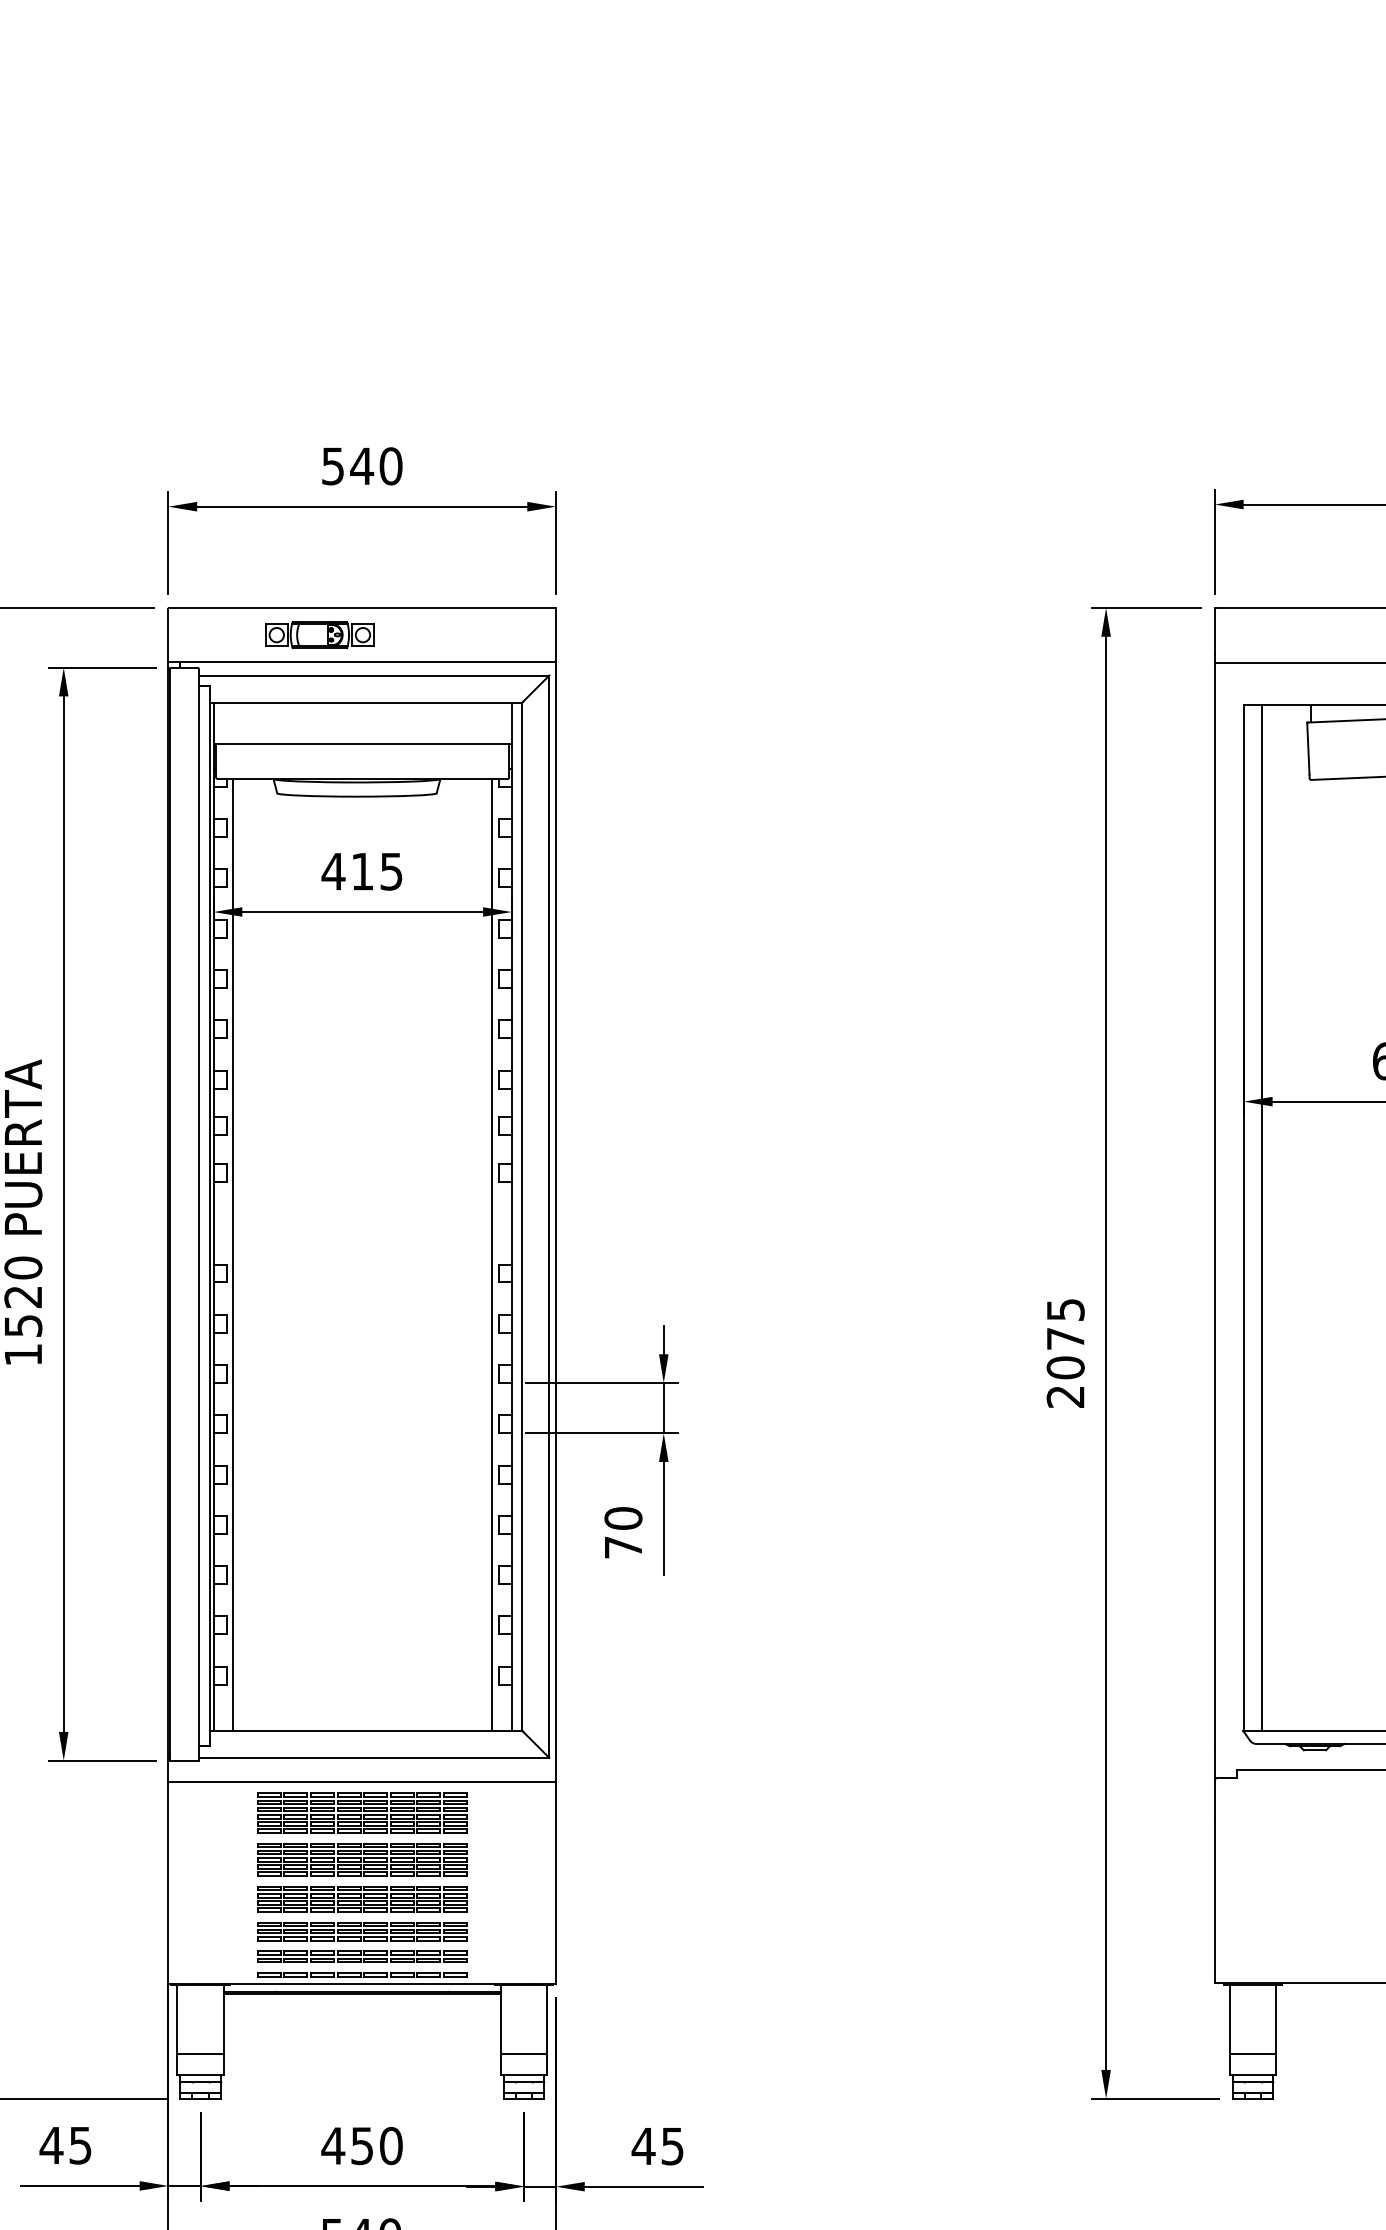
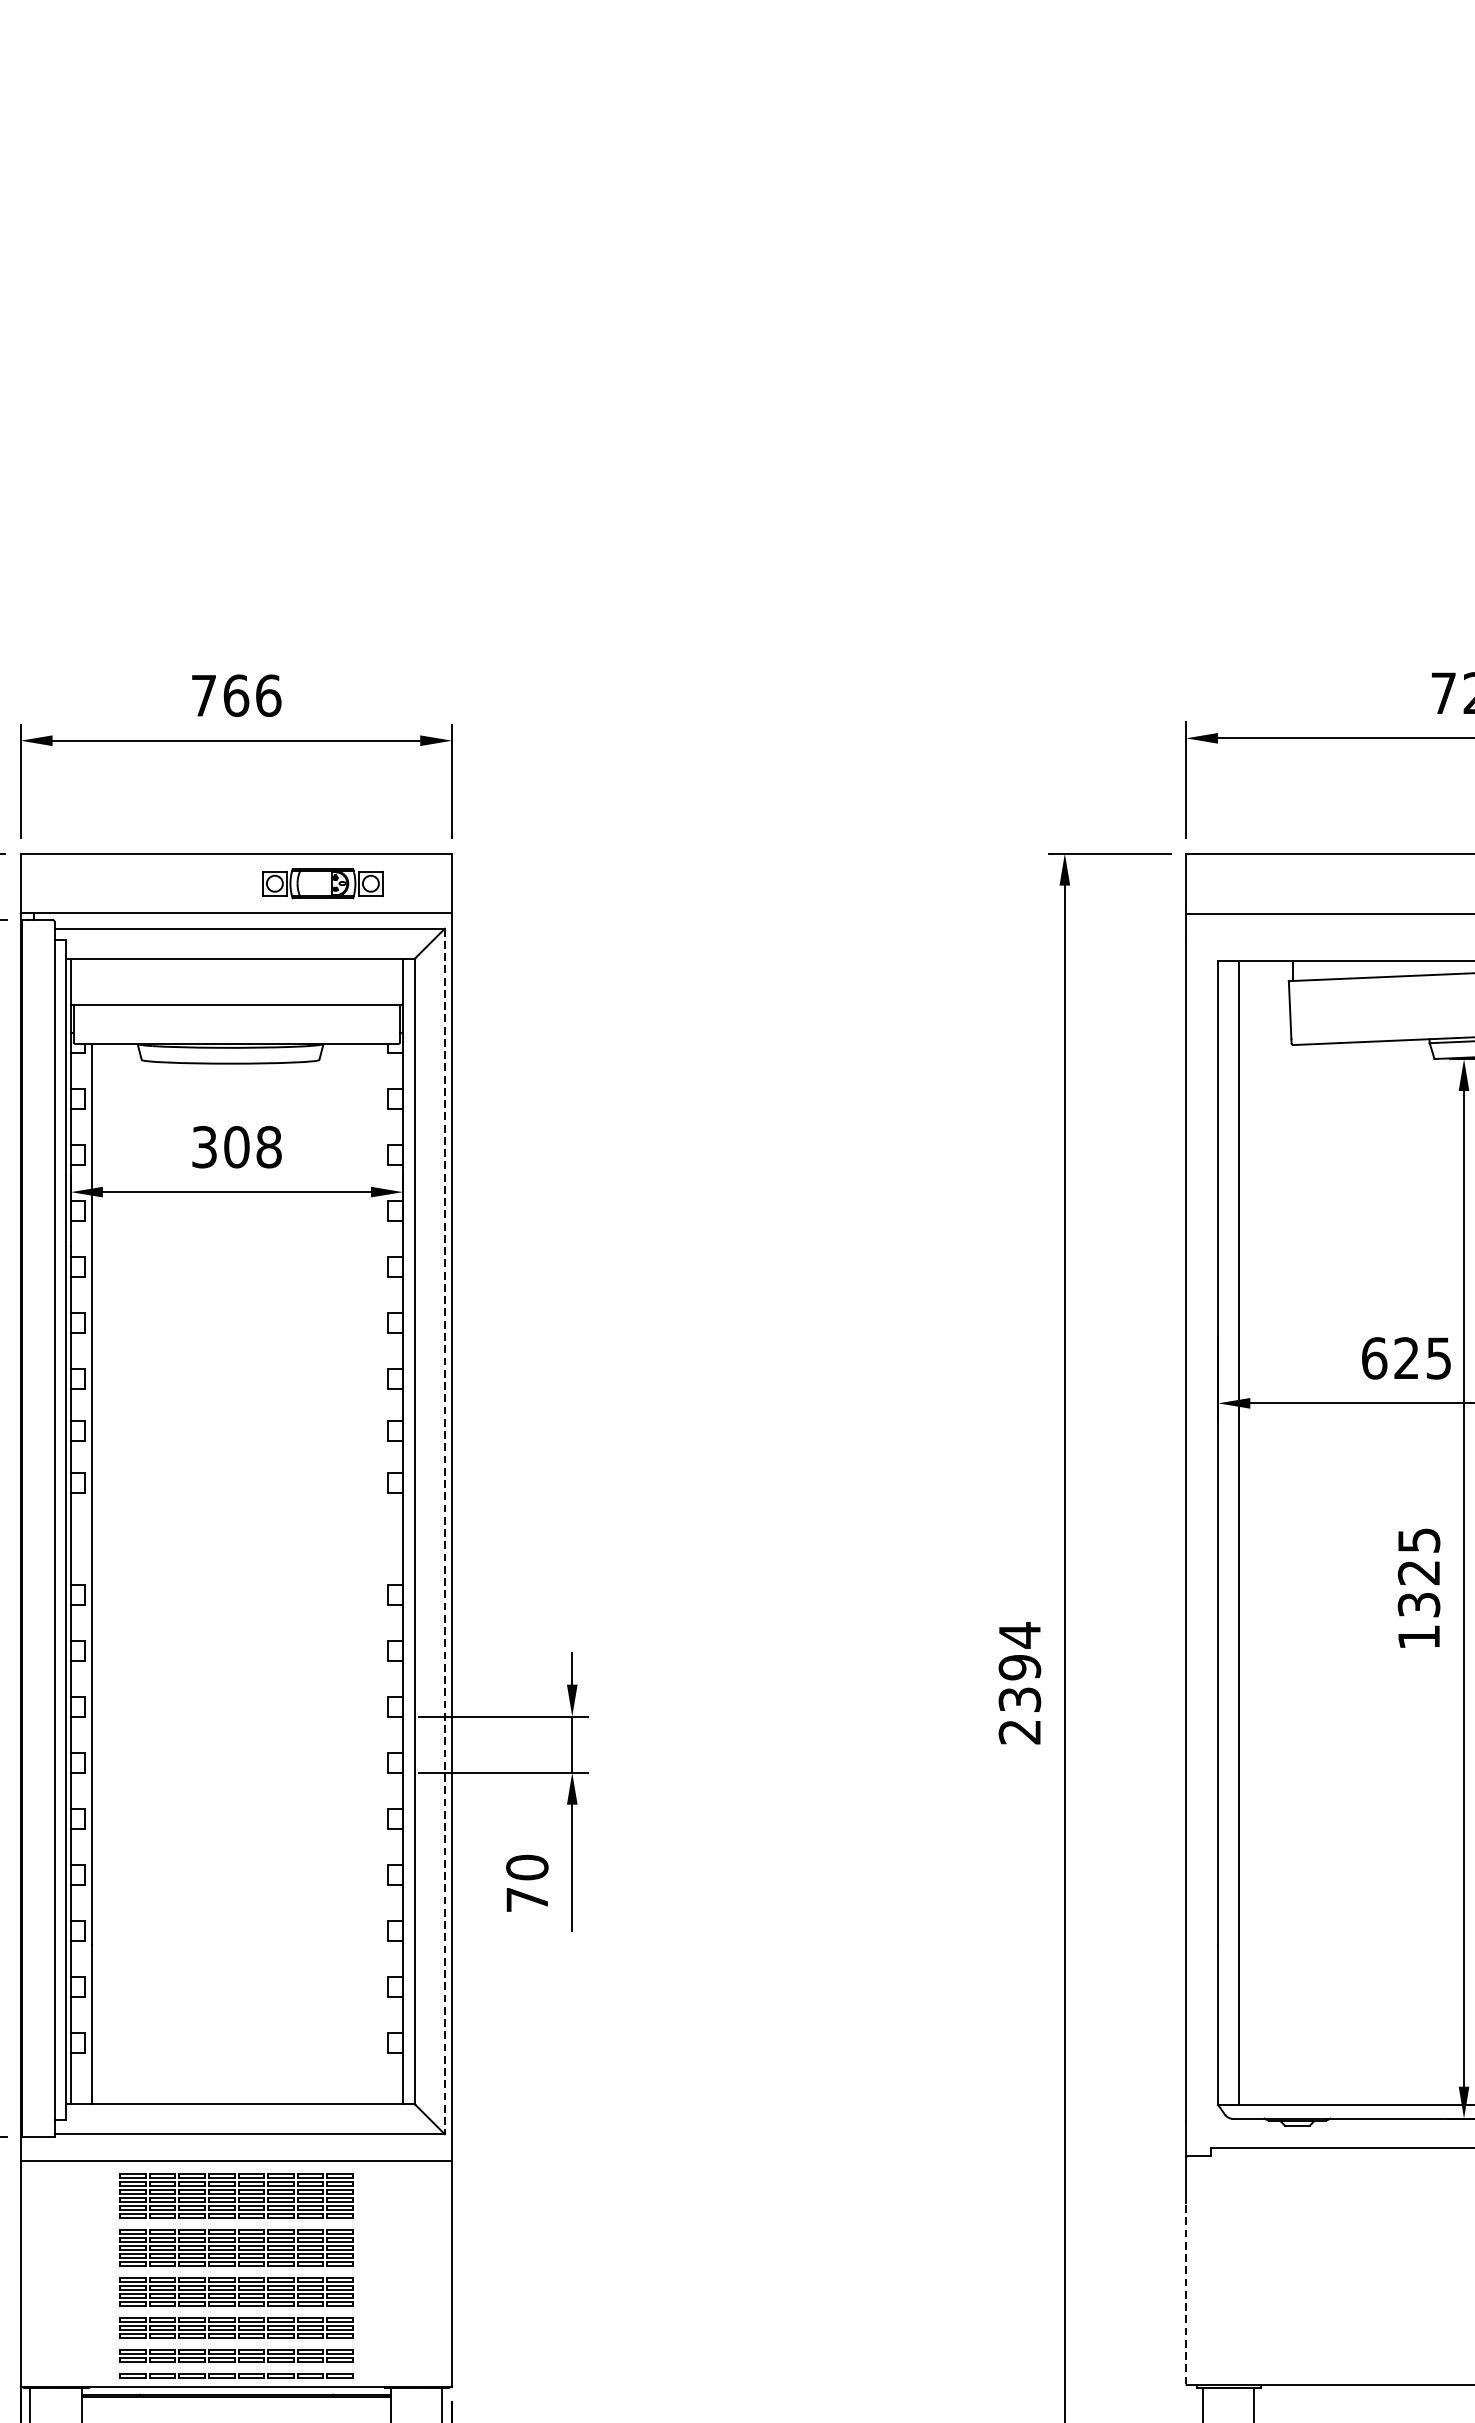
text: (362, 466) -> (236, 695), 540 -> 766
part: (319, 635) -> (322, 884), moved
text: (361, 871) -> (235, 1147), 415 -> 308
line: (549, 1217) -> (444, 1532), solid -> dashed
line: (492, 1254) -> (381, 1573), removed
text: (1065, 1338) -> (1019, 1667), 2075 -> 2394
line: (1214, 1901) -> (1185, 2294), solid -> dashed

